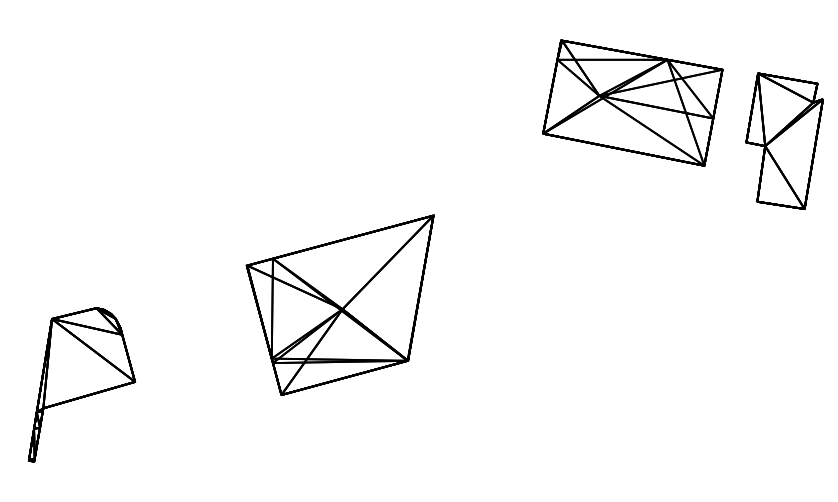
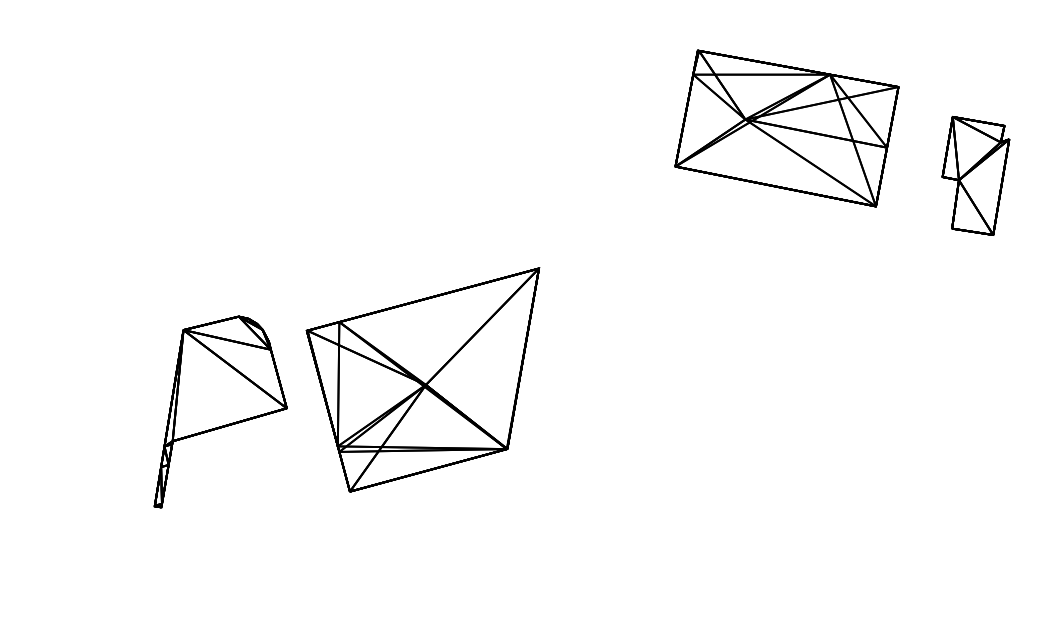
part: (784, 140) -> (975, 175), size x0.7
part: (81, 384) -> (220, 411), moved

